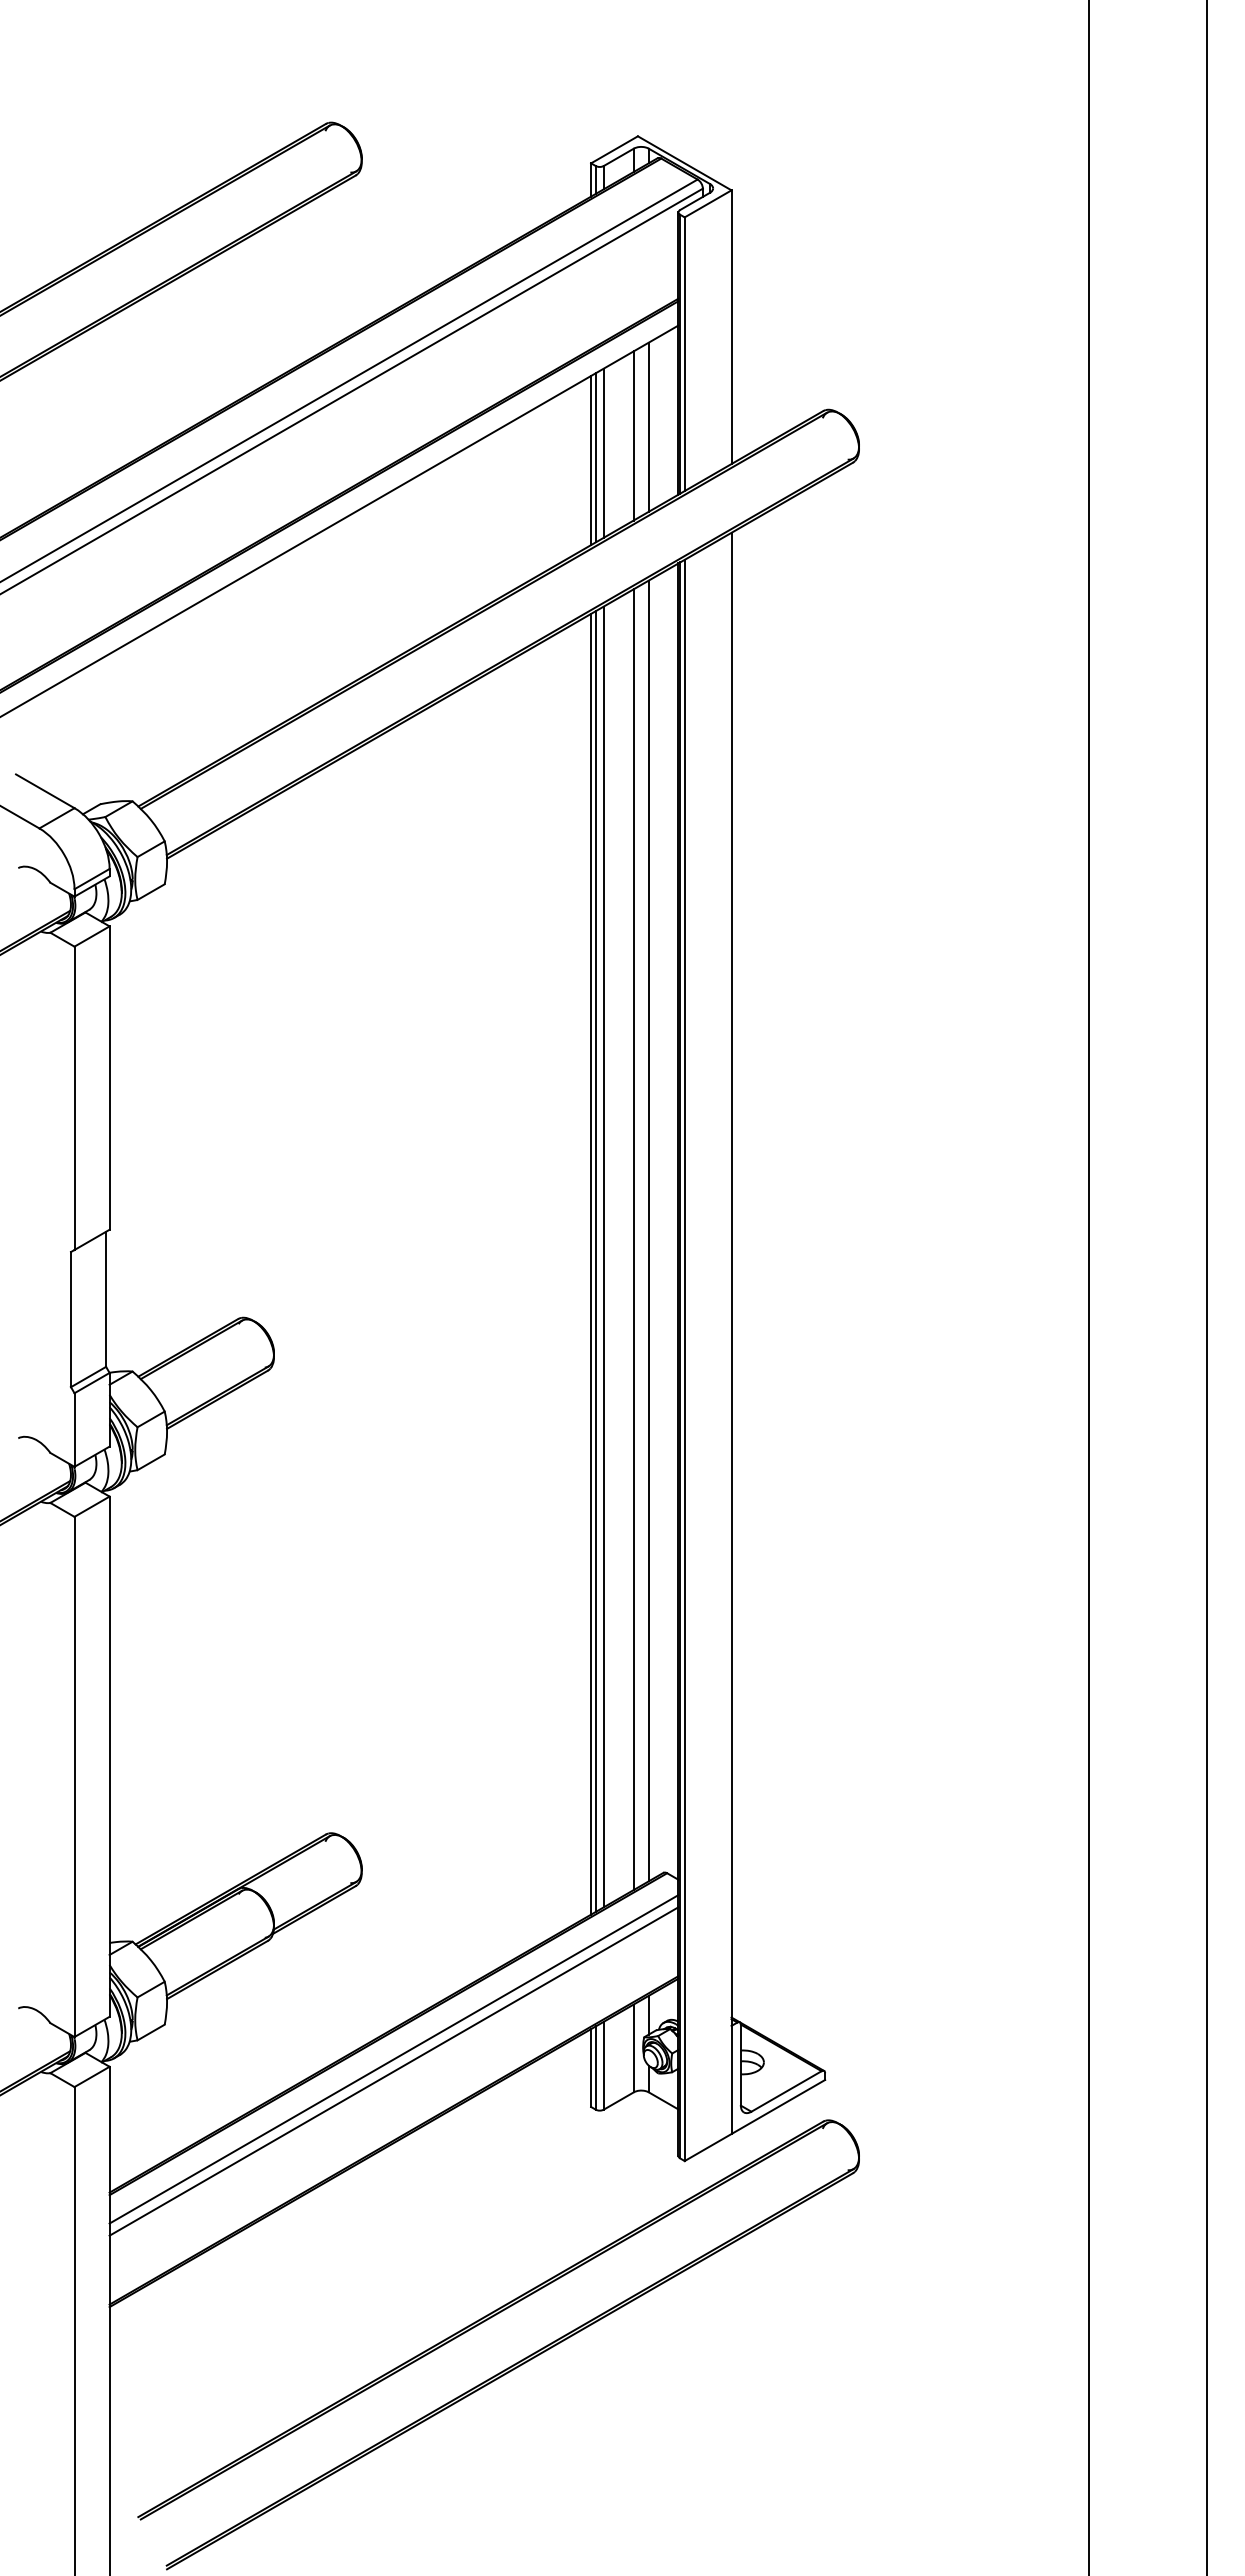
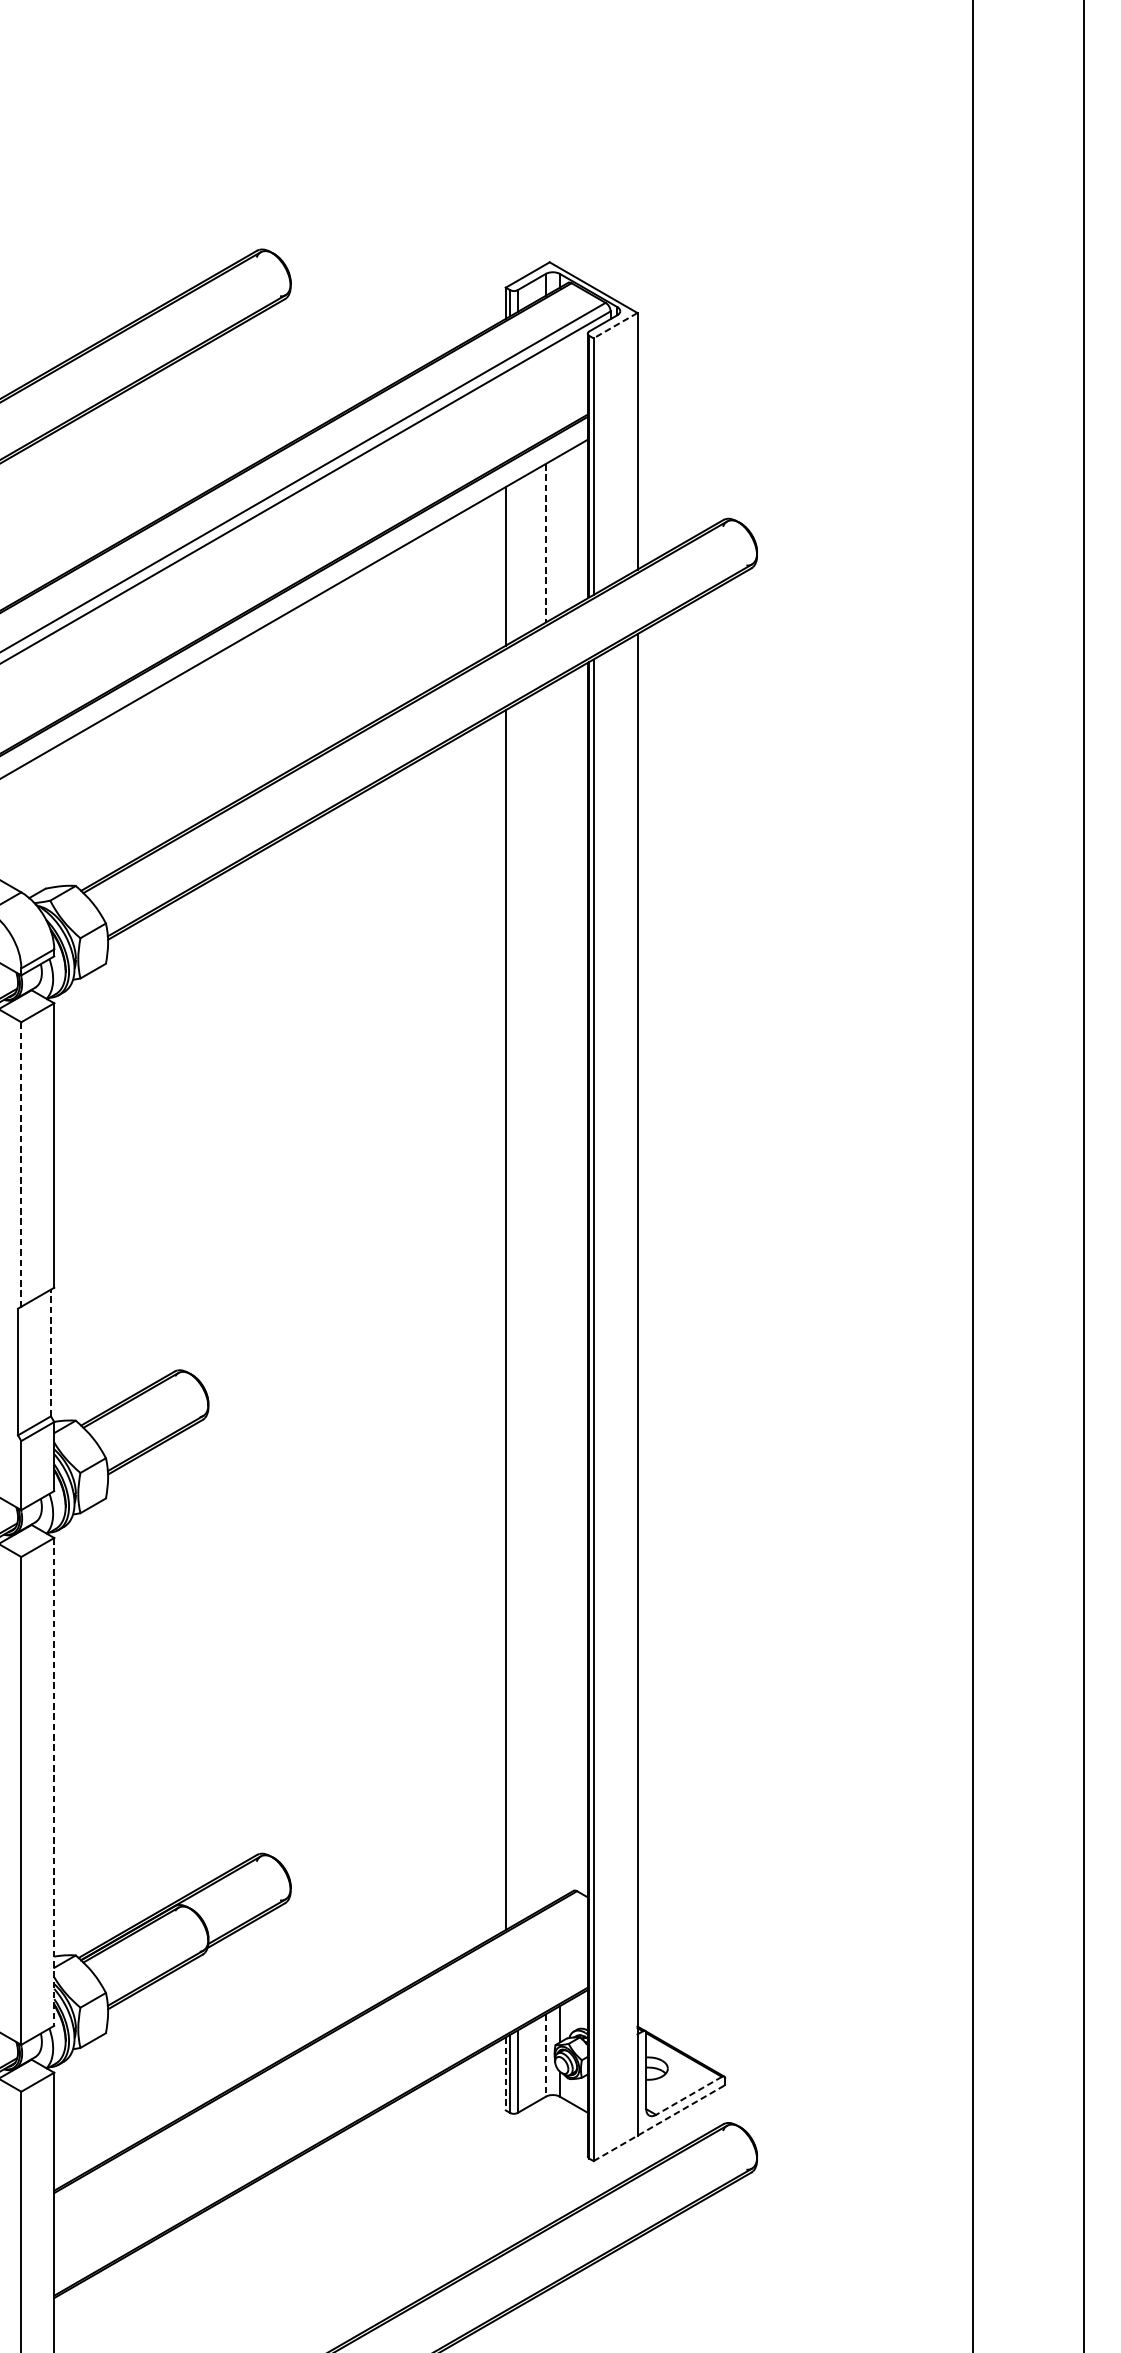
line: (707, 204) -> (614, 326), solid -> dashed
line: (648, 426) -> (559, 534), removed
line: (633, 435) -> (545, 542), solid -> dashed
line: (603, 452) -> (517, 558), removed
line: (595, 457) -> (509, 563), removed
line: (74, 1098) -> (21, 1164), solid -> dashed
line: (648, 1230) -> (559, 1288), removed
line: (633, 1239) -> (545, 1296), removed
line: (603, 1256) -> (517, 1312), removed
line: (595, 1261) -> (509, 1317), removed
line: (106, 1299) -> (51, 1353), solid -> dashed
line: (109, 1757) -> (54, 1782), solid -> dashed
line: (633, 2048) -> (545, 2055), solid -> dashed
line: (393, 2059) -> (320, 2065), removed
line: (591, 2068) -> (506, 2074), solid -> dashed
line: (393, 2071) -> (320, 2077), removed
line: (786, 2091) -> (689, 2095), solid -> dashed
line: (755, 2120) -> (659, 2123), solid -> dashed

